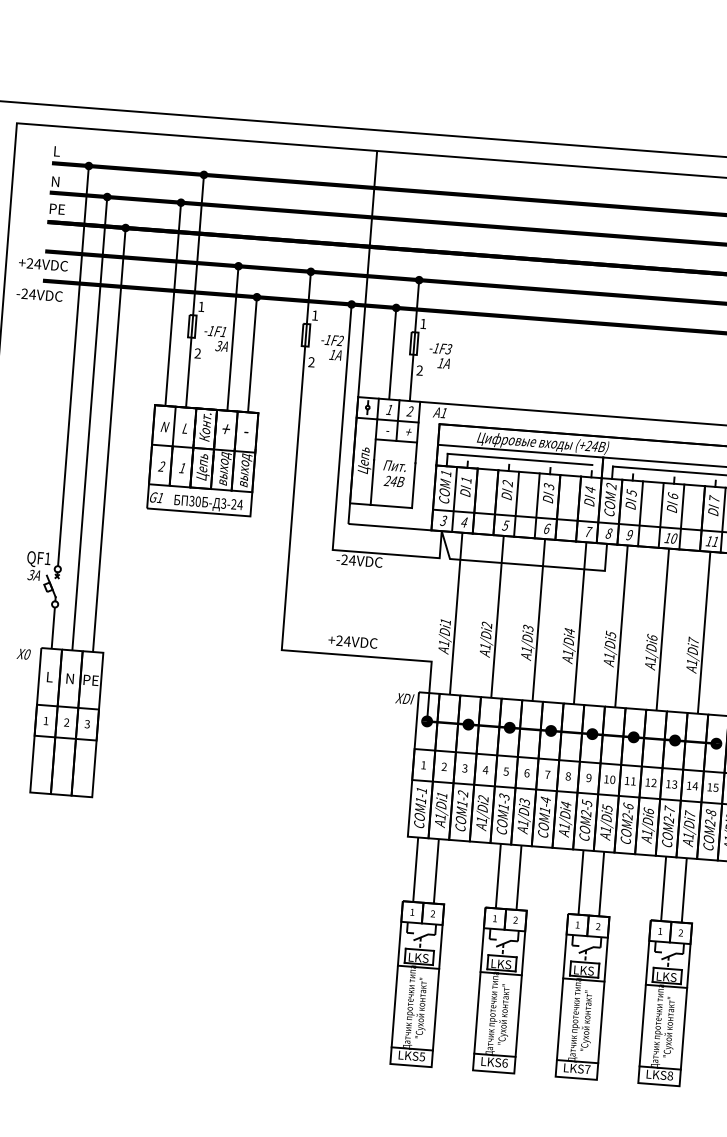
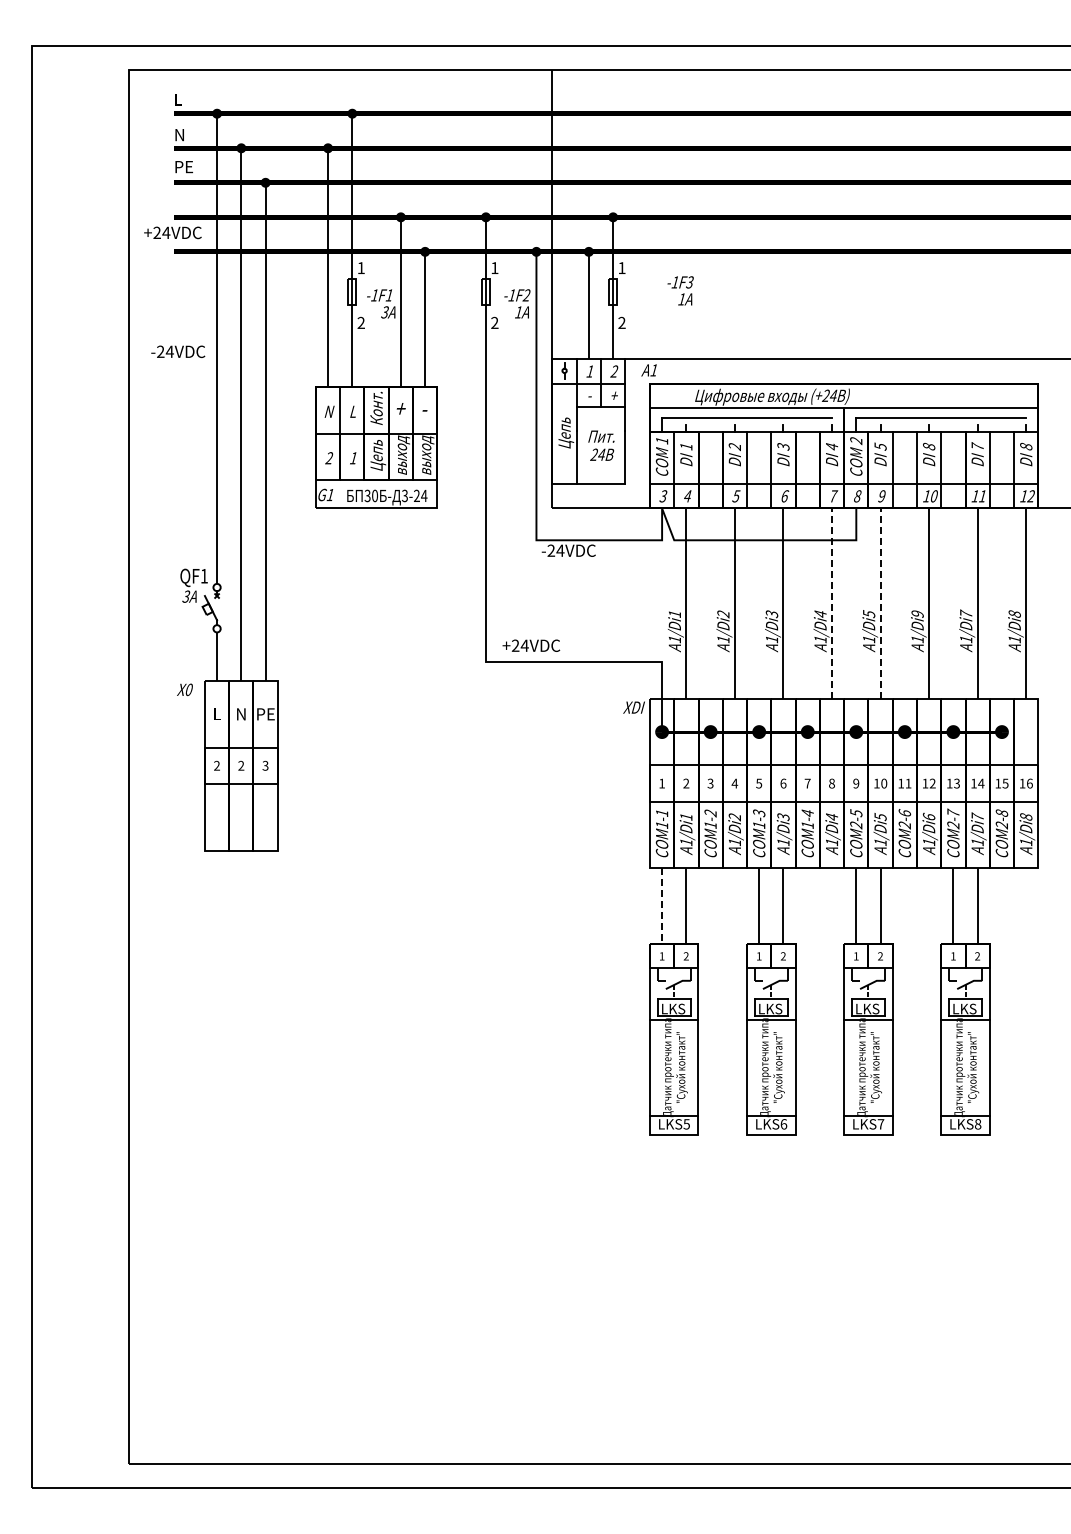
text: (39, 294) -> (178, 351), moved
text: (440, 355) -> (680, 290), moved
text: (673, 495) -> (929, 446), 6 -> 8
line: (580, 623) -> (832, 603), solid -> dashed
line: (621, 626) -> (880, 603), solid -> dashed
text: (652, 637) -> (917, 613), A1/Di6 -> A1/Di9
text: (353, 641) -> (531, 645), moved
text: (45, 720) -> (216, 765), 1 -> 2
line: (416, 869) -> (662, 906), solid -> dashed

